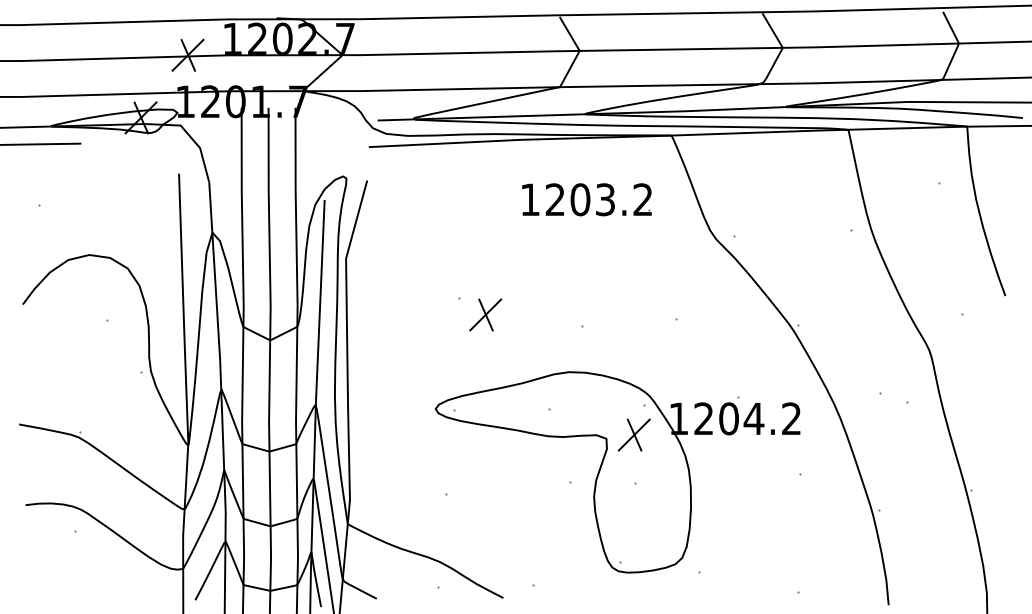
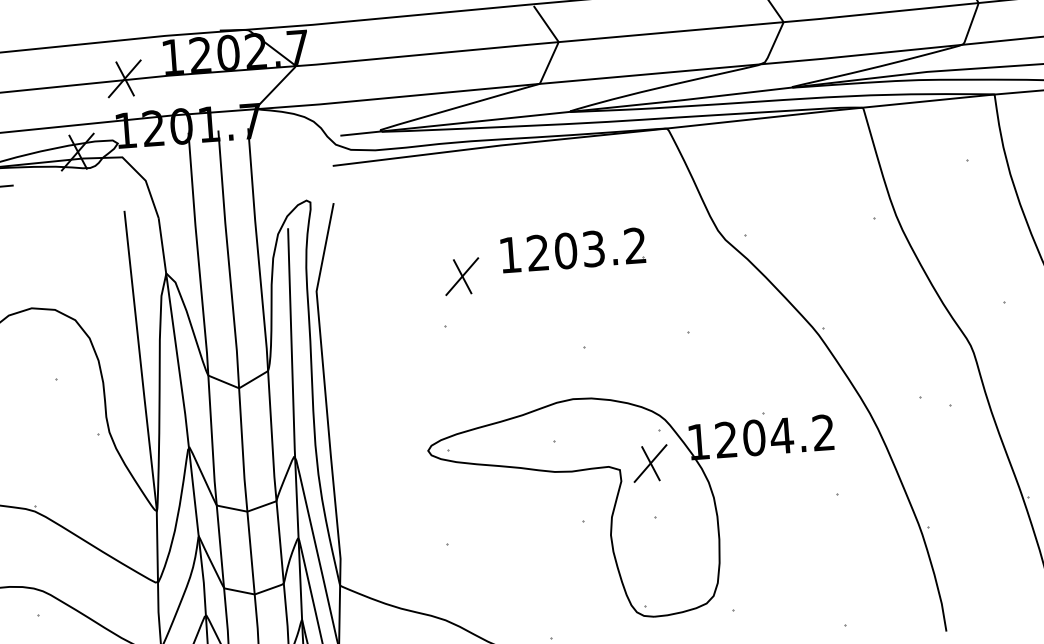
part: (586, 199) -> (572, 250), moved
part: (485, 314) -> (461, 276), moved

